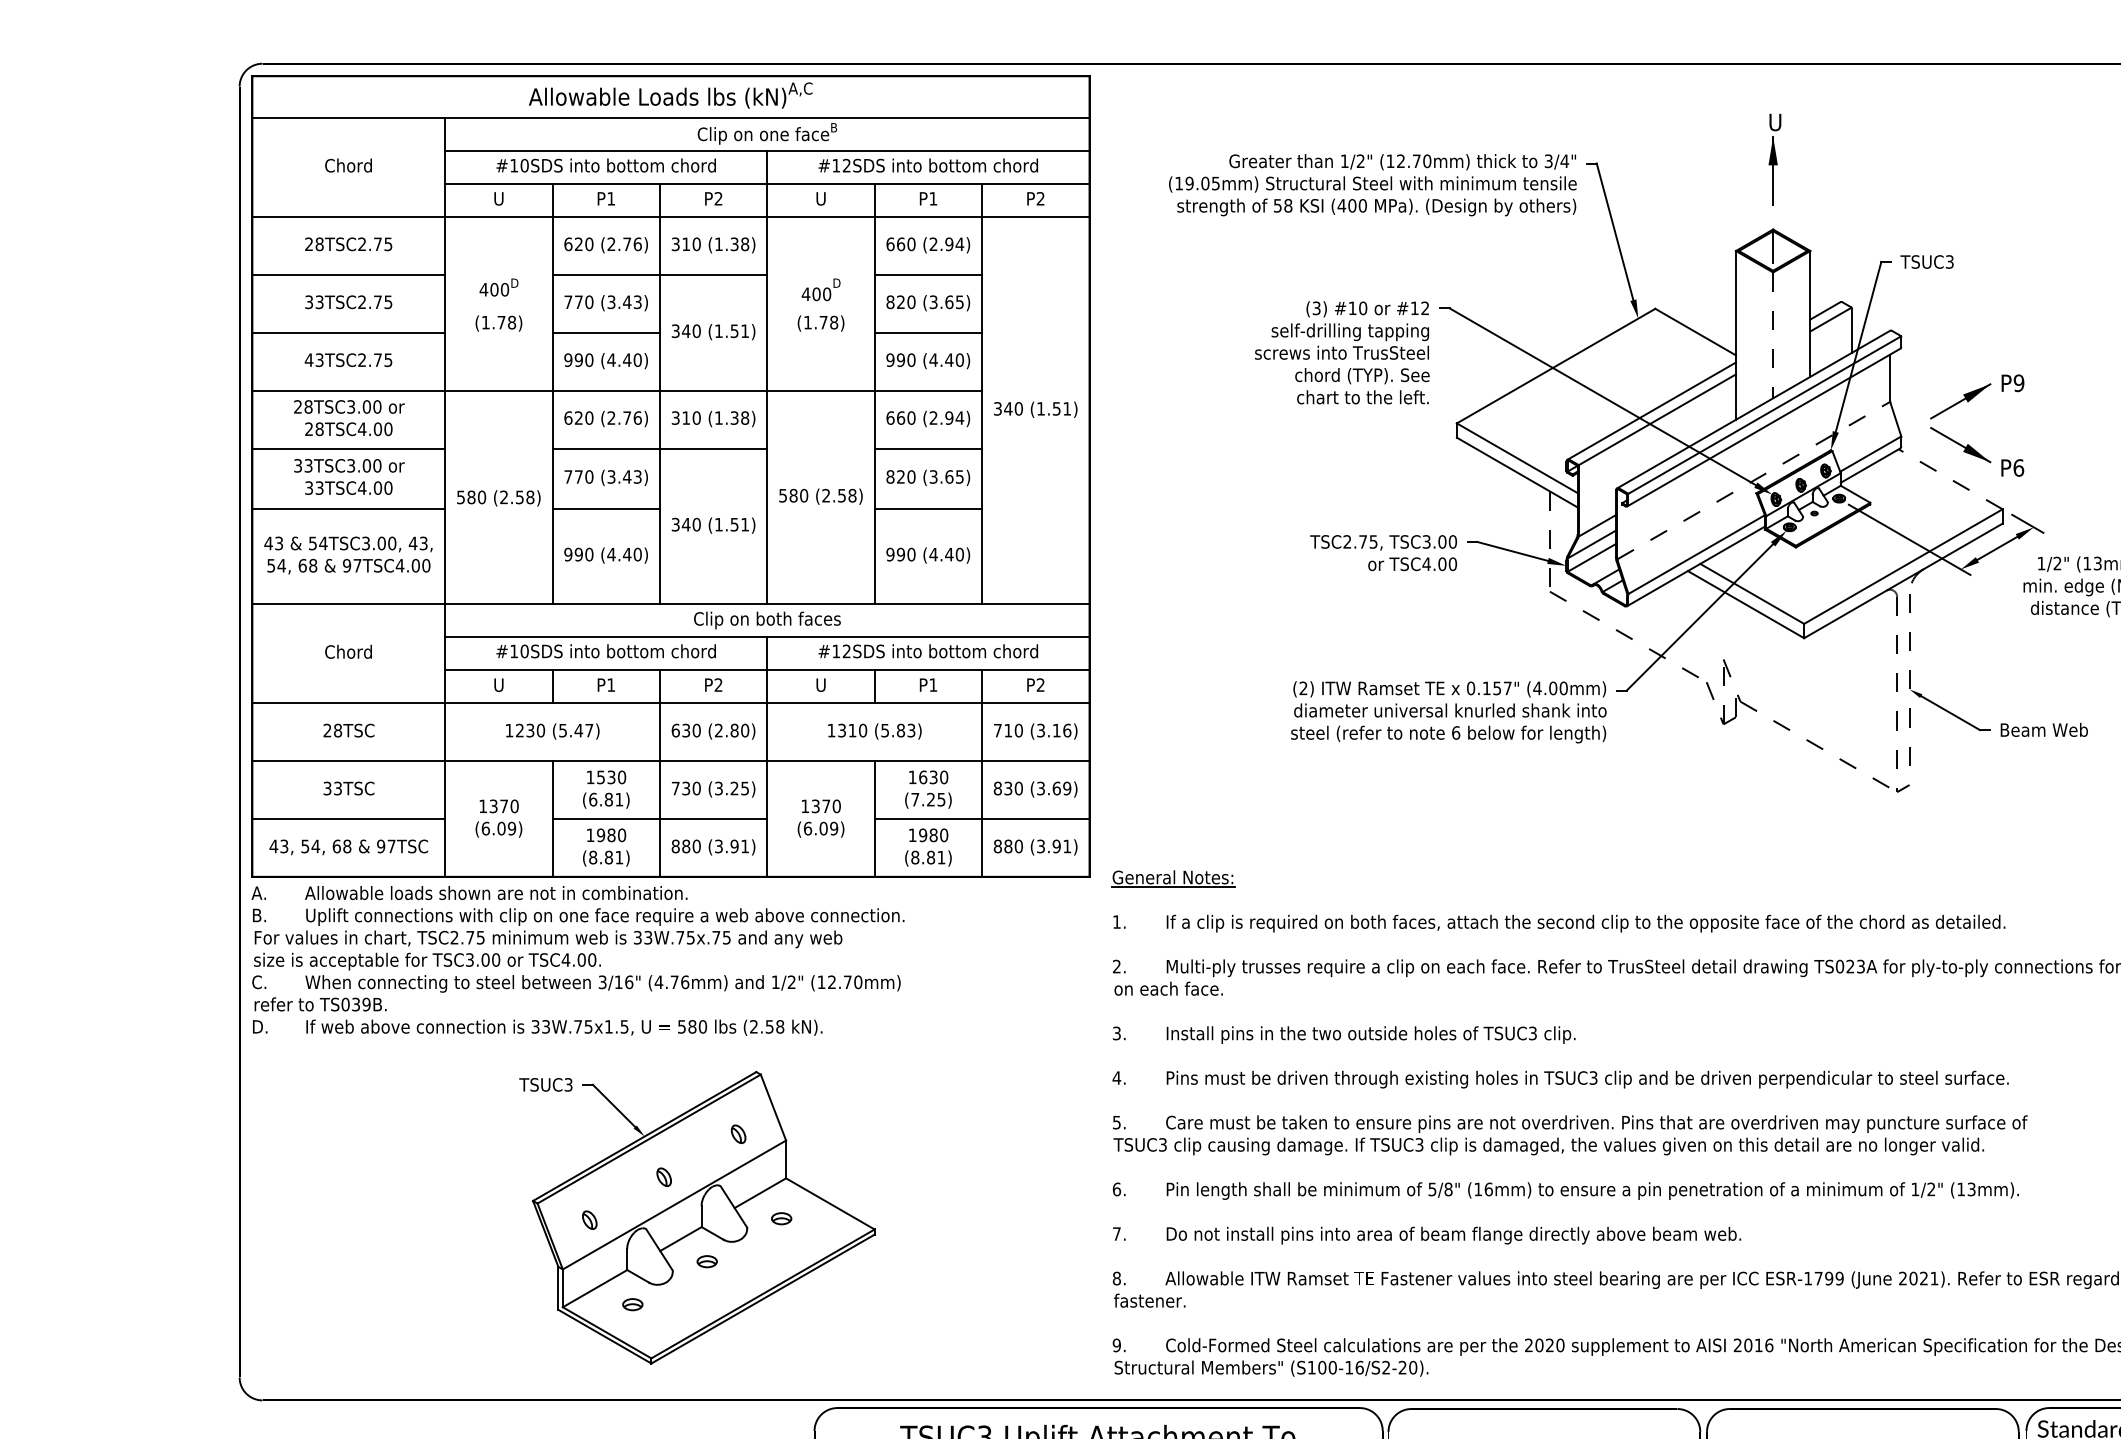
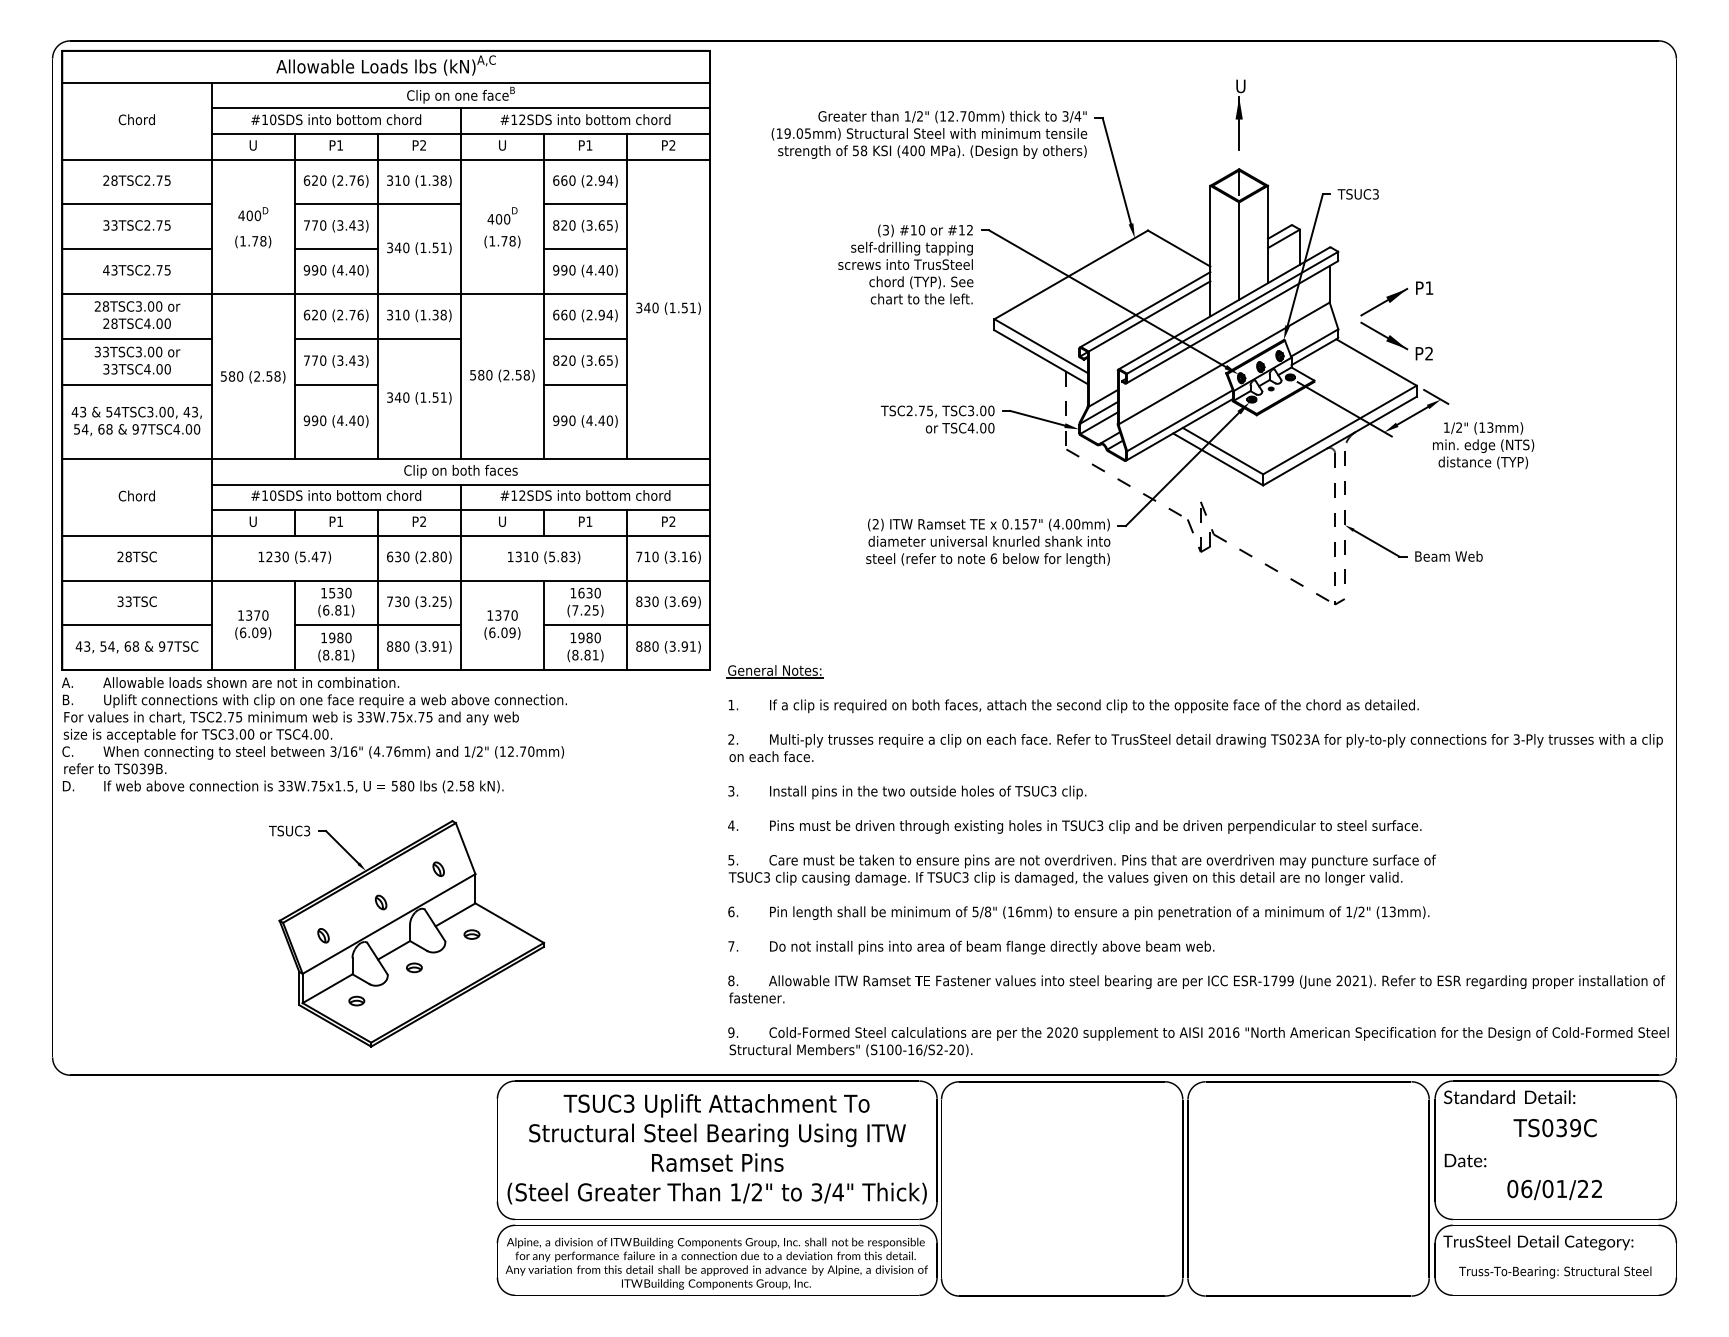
line: (1773, 335) -> (1239, 251), dashed -> solid
text: (2019, 382) -> (1429, 287), P9 -> P1
text: (2019, 467) -> (1429, 353), P6 -> P2
line: (1950, 479) -> (1376, 362), dashed -> solid
line: (1754, 480) -> (1224, 363), dashed -> solid

